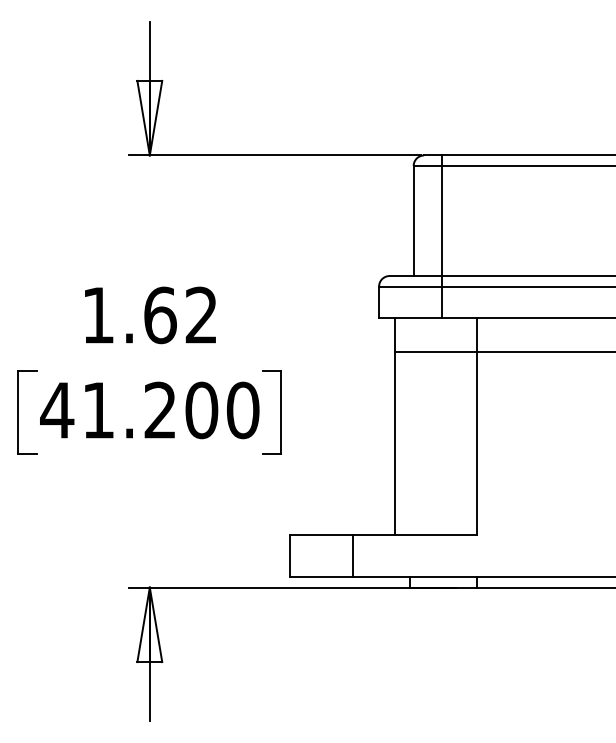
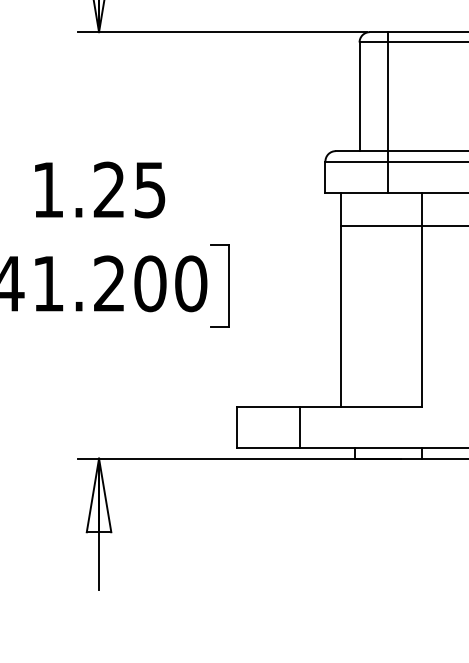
text: (180, 315) -> (129, 190), 1.62 -> 1.25

